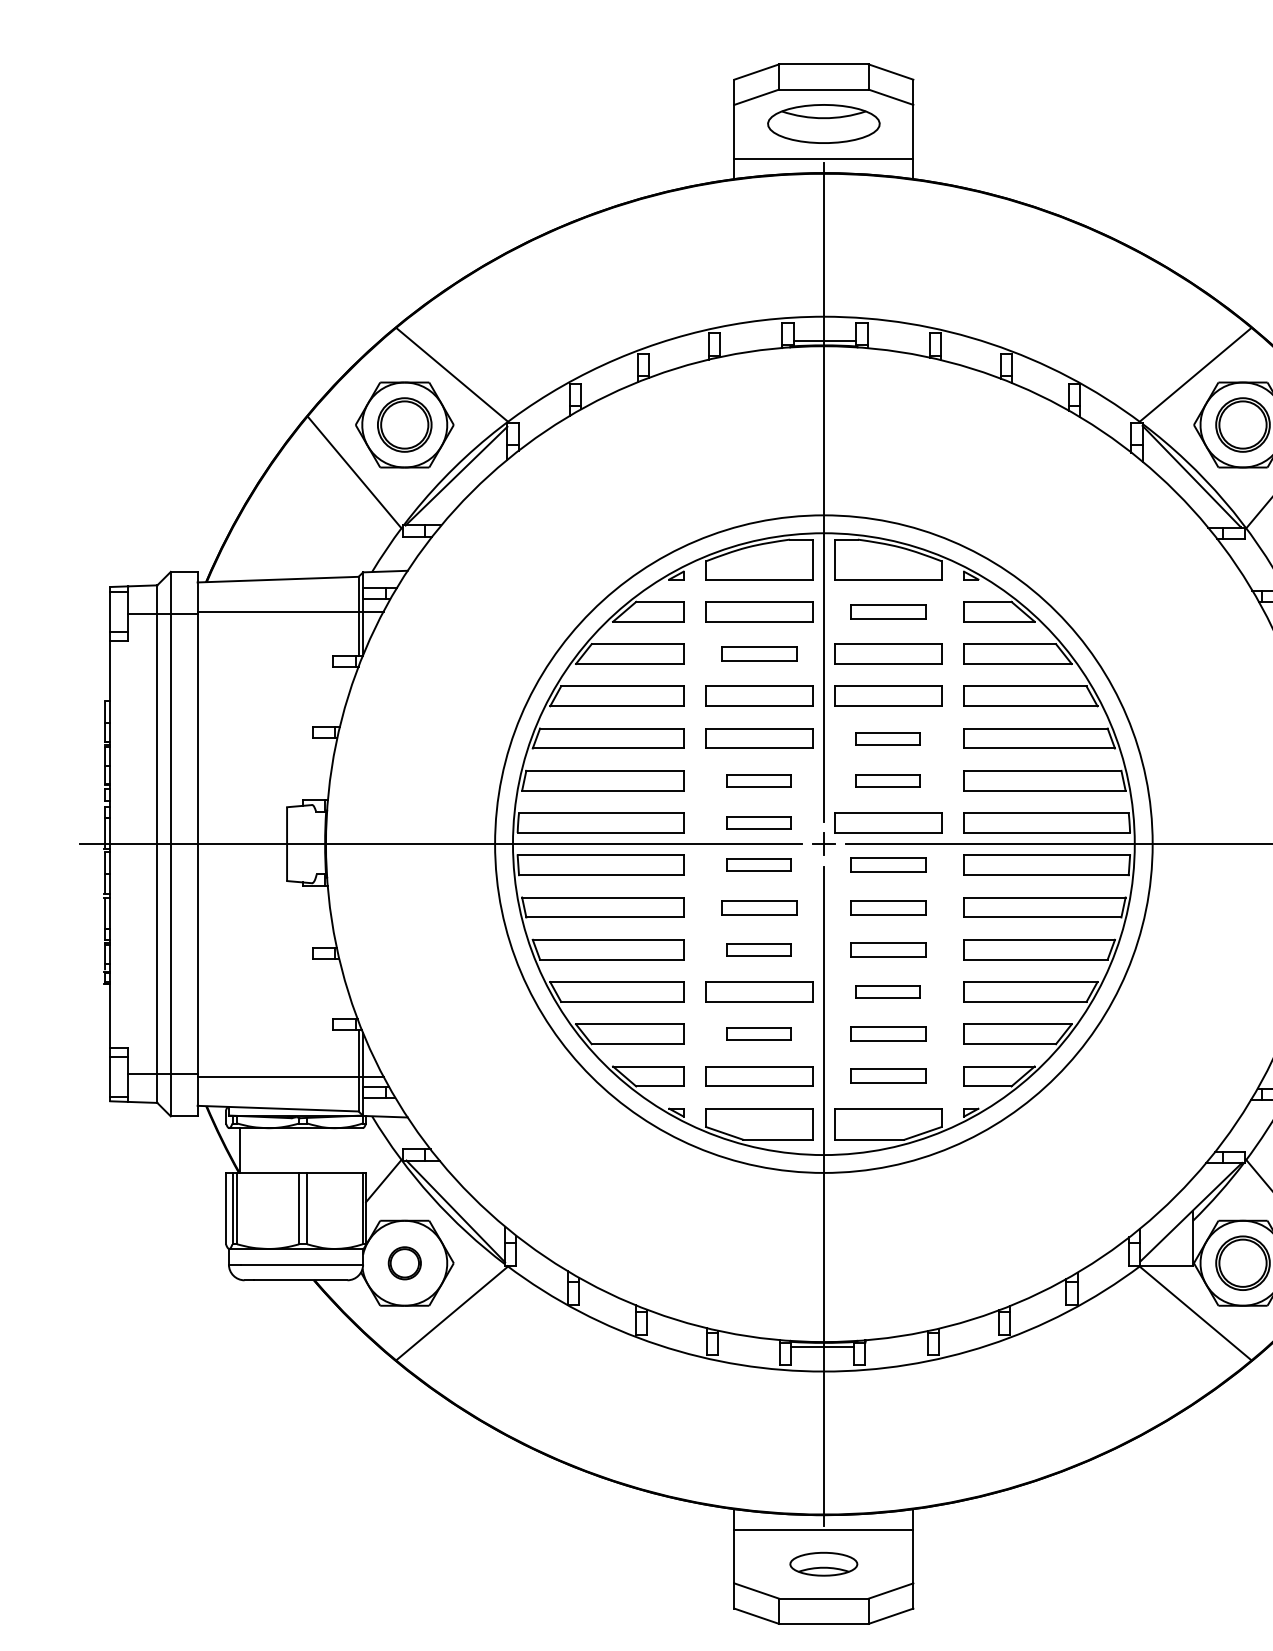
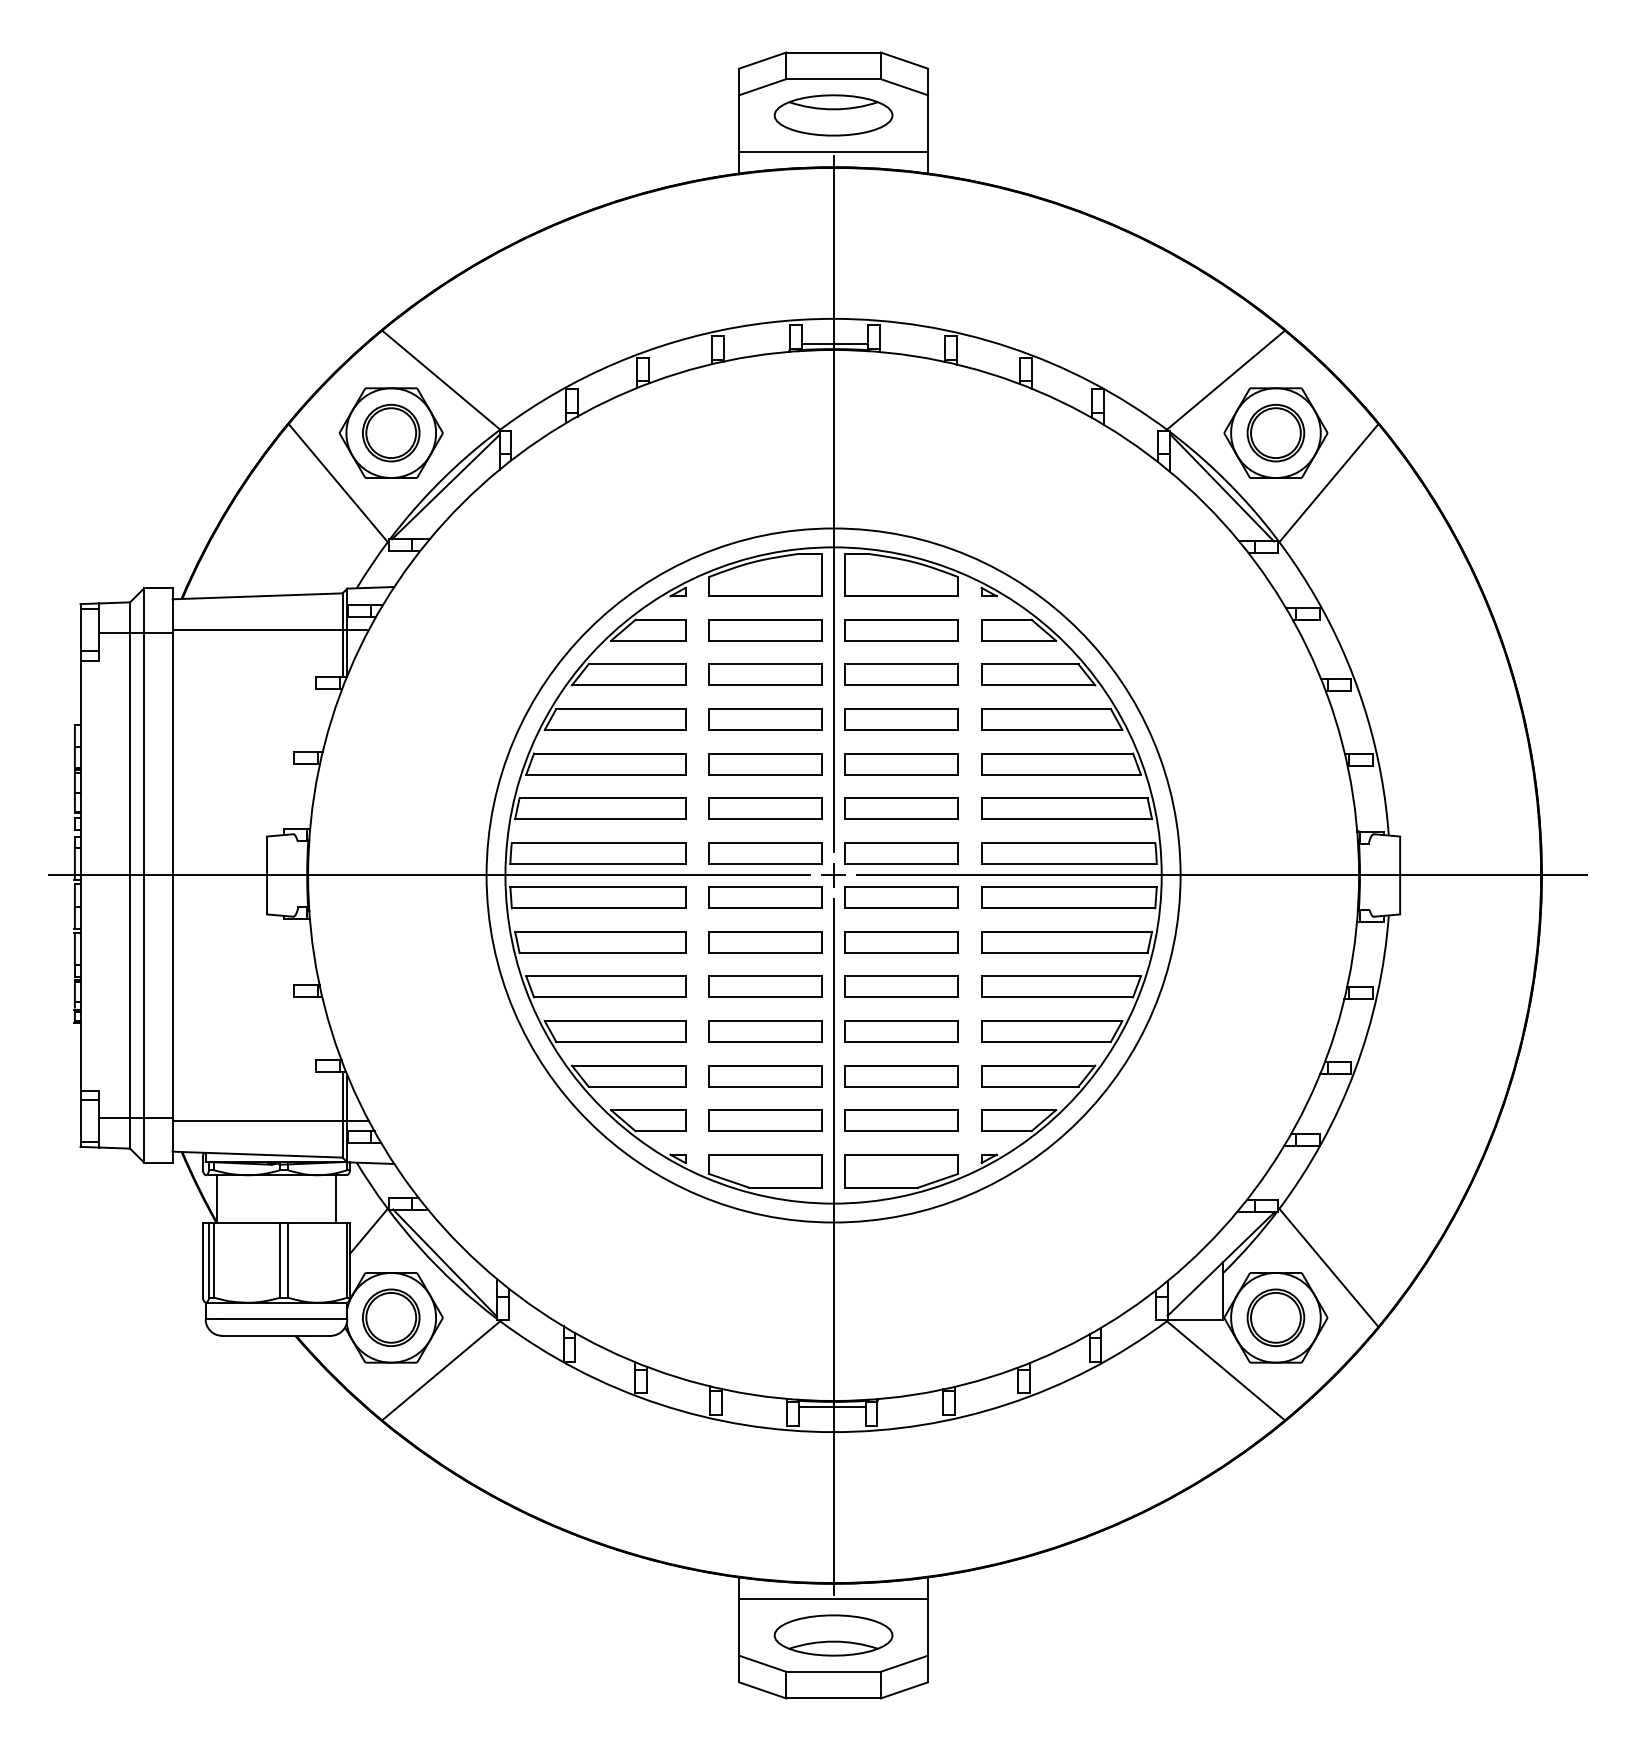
part: (888, 612) -> (901, 630), size x1.43
part: (759, 653) -> (765, 674), size x1.43
part: (888, 738) -> (901, 764), size x1.67
part: (759, 780) -> (765, 808), size x1.67
part: (888, 780) -> (901, 808), size x1.67
part: (759, 823) -> (765, 853), size x1.67
part: (759, 865) -> (765, 897), size x1.67
part: (888, 865) -> (901, 897), size x1.43
part: (759, 907) -> (765, 942), size x1.43
part: (888, 907) -> (901, 942), size x1.43
part: (759, 949) -> (765, 986), size x1.67
part: (888, 949) -> (901, 986), size x1.43
part: (888, 991) -> (901, 1031), size x1.67
part: (759, 1034) -> (765, 1076), size x1.67
part: (888, 1034) -> (901, 1076), size x1.43
part: (888, 1076) -> (901, 1120), size x1.43
line: (351, 1150) -> (335, 1198), added
part: (405, 1262) -> (391, 1317), size x1.67
part: (823, 1564) -> (833, 1635), size x1.67

